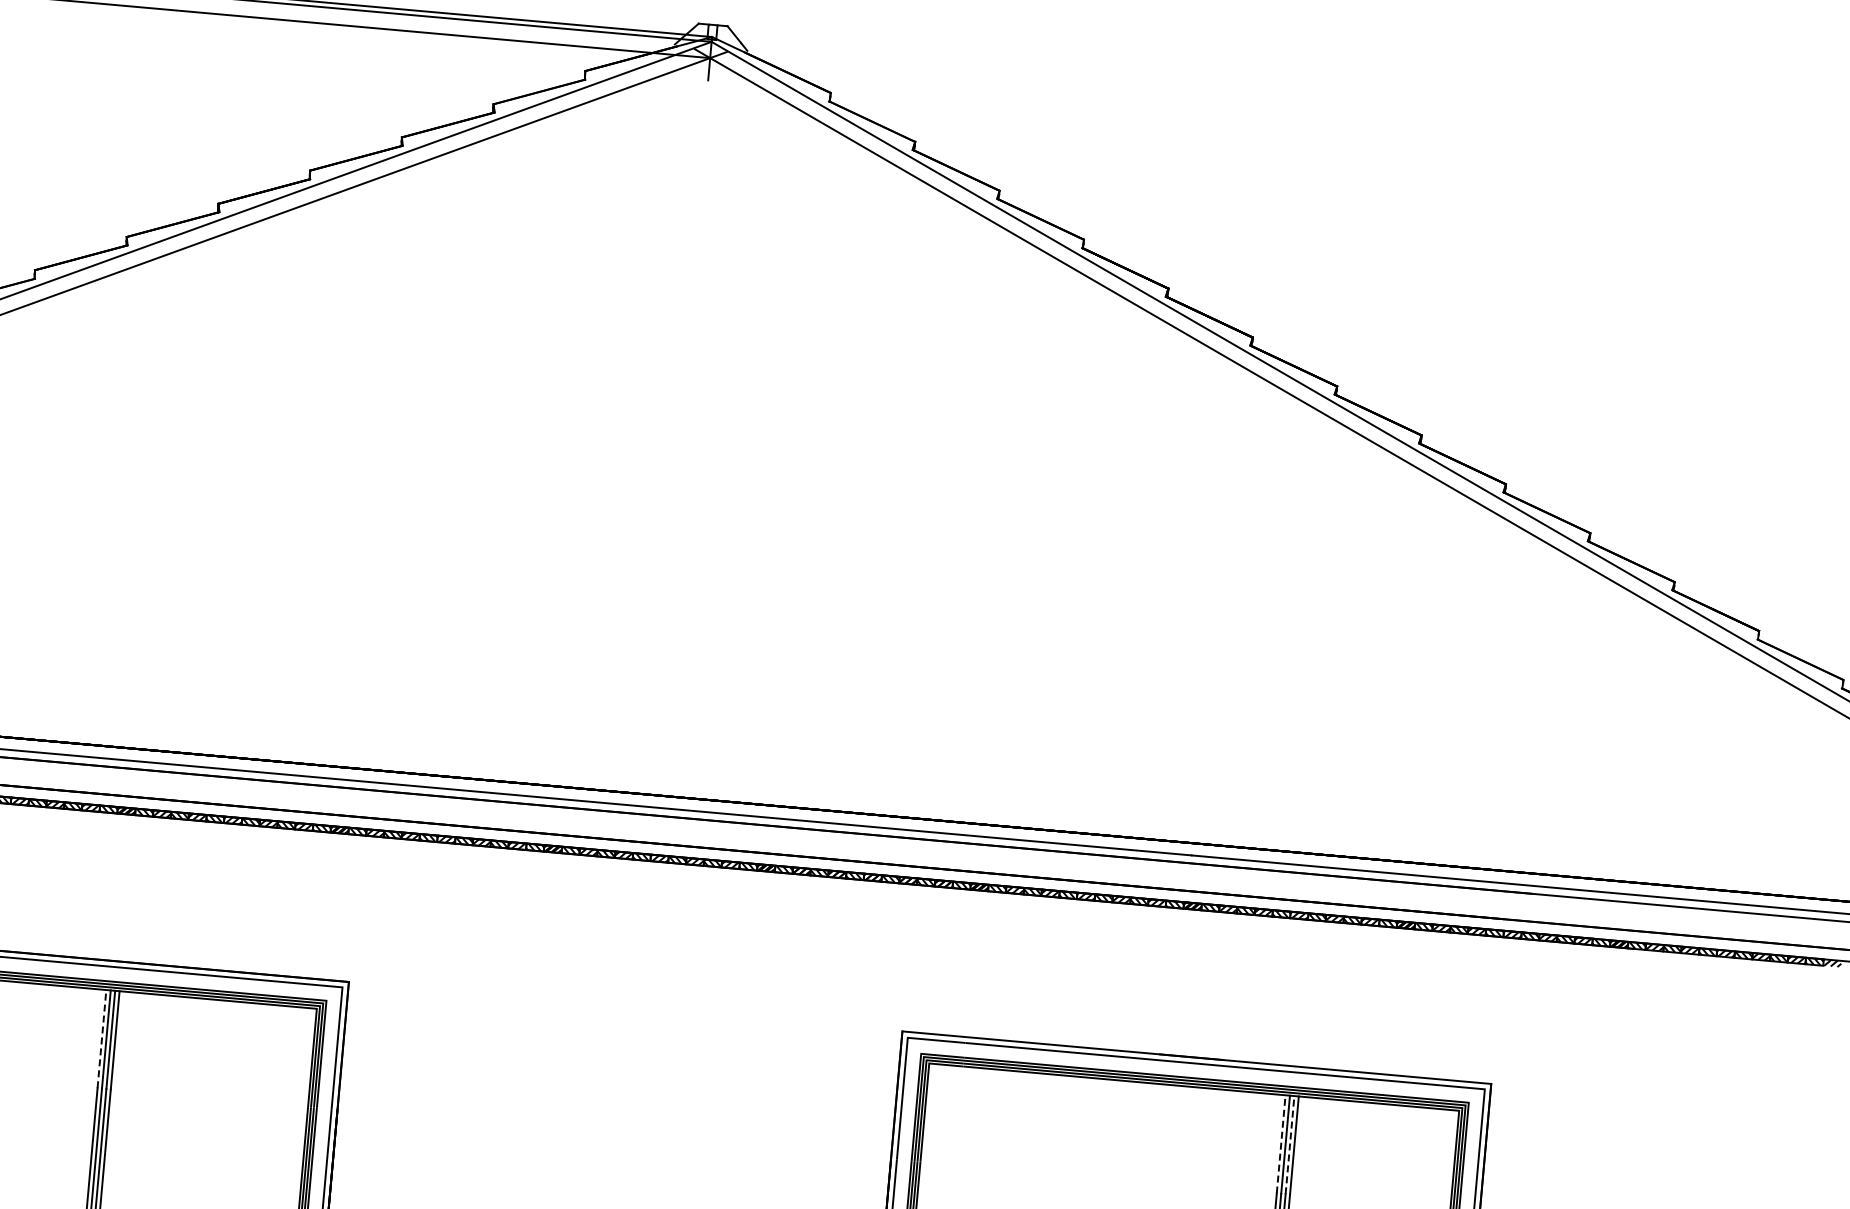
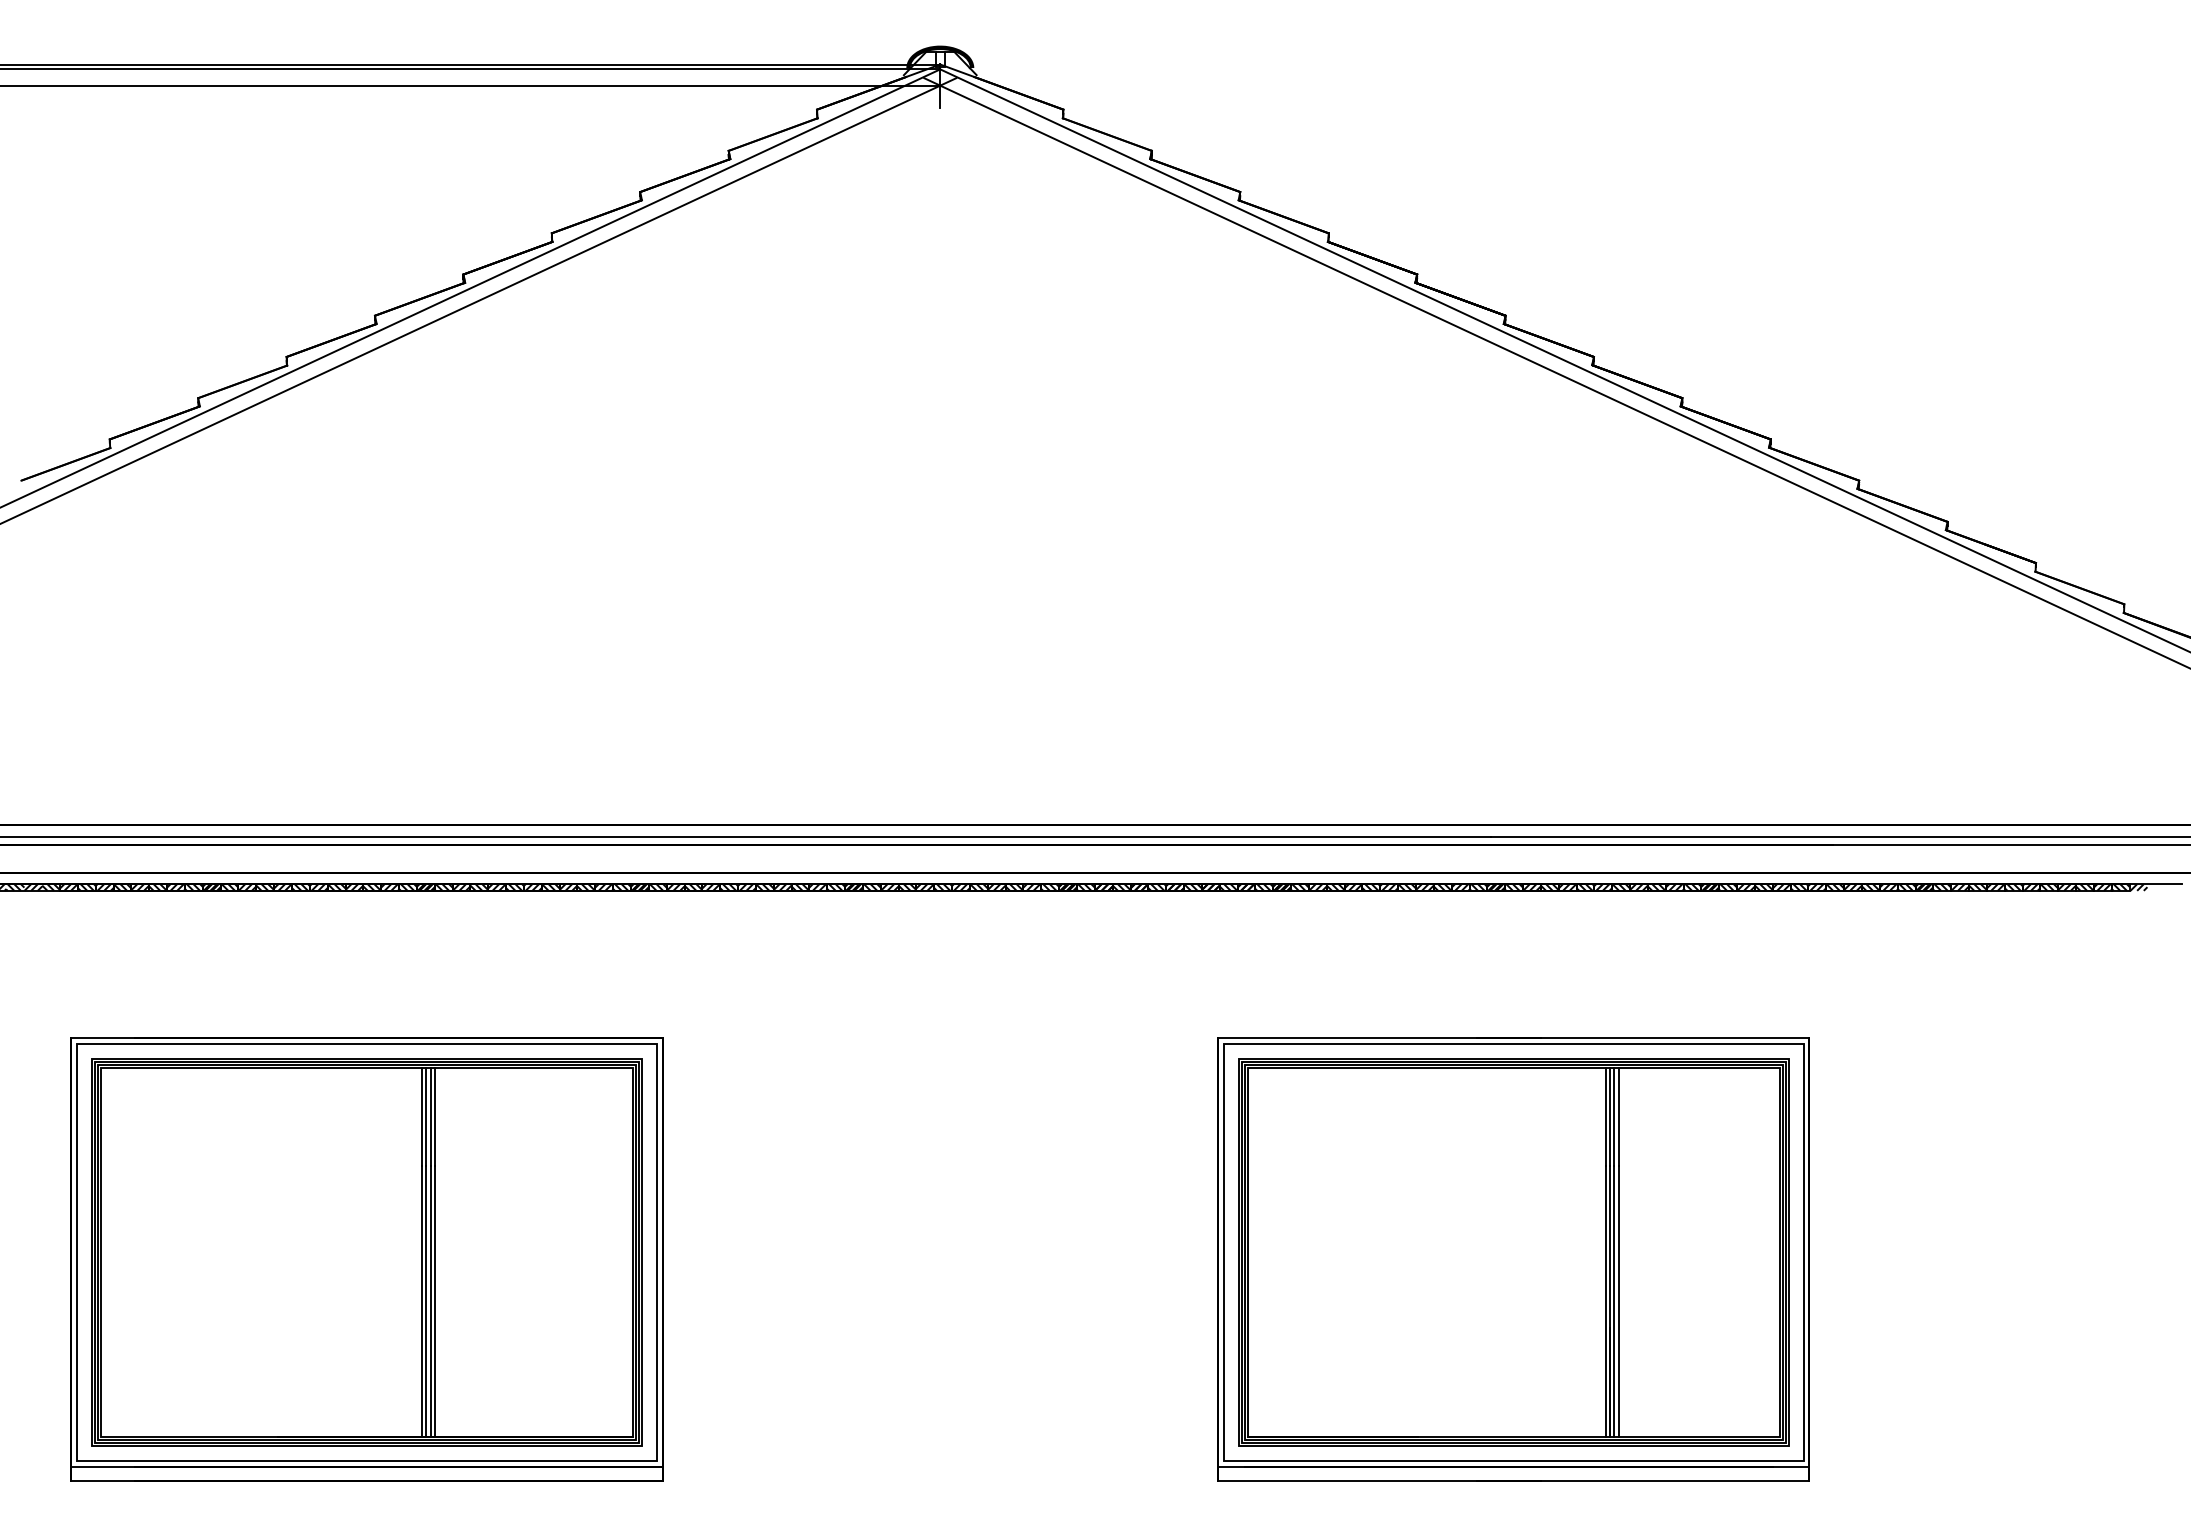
fill: (713, 29) -> (940, 56), added
line: (101, 1038) -> (421, 1116), dashed -> solid
line: (1281, 1143) -> (1605, 1116), dashed -> solid
line: (1290, 1144) -> (1614, 1116), dashed -> solid

